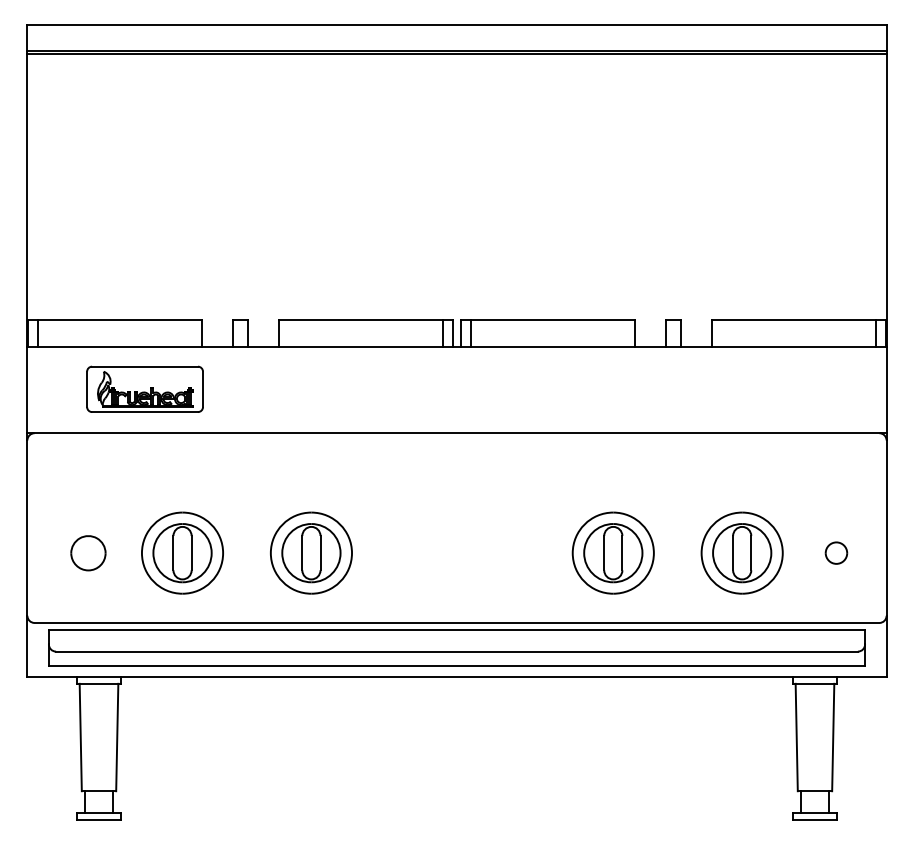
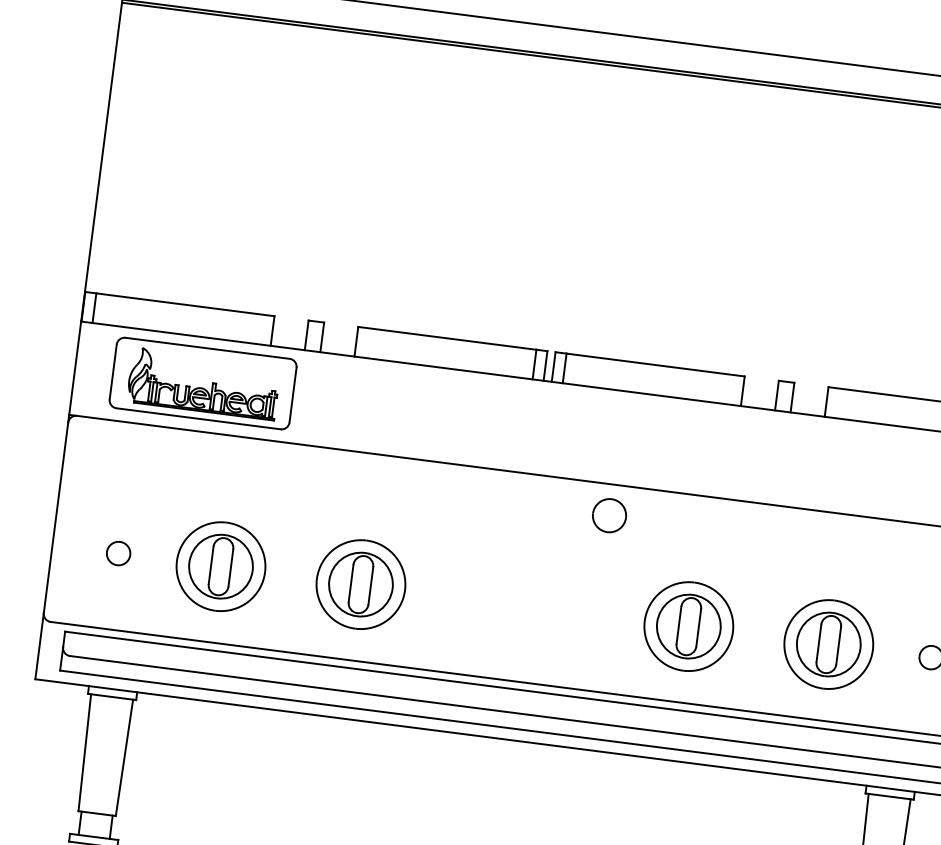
part: (144, 389) -> (202, 383), size x1.43
part: (528, 461) -> (609, 515), added
part: (87, 552) -> (117, 552), size x0.62

